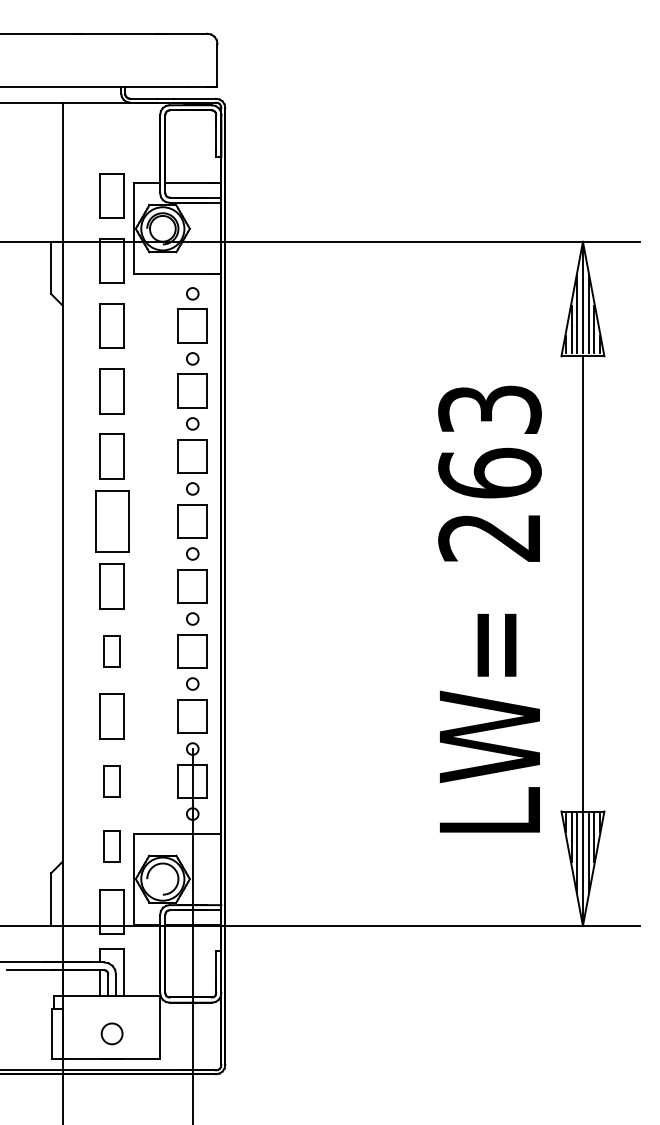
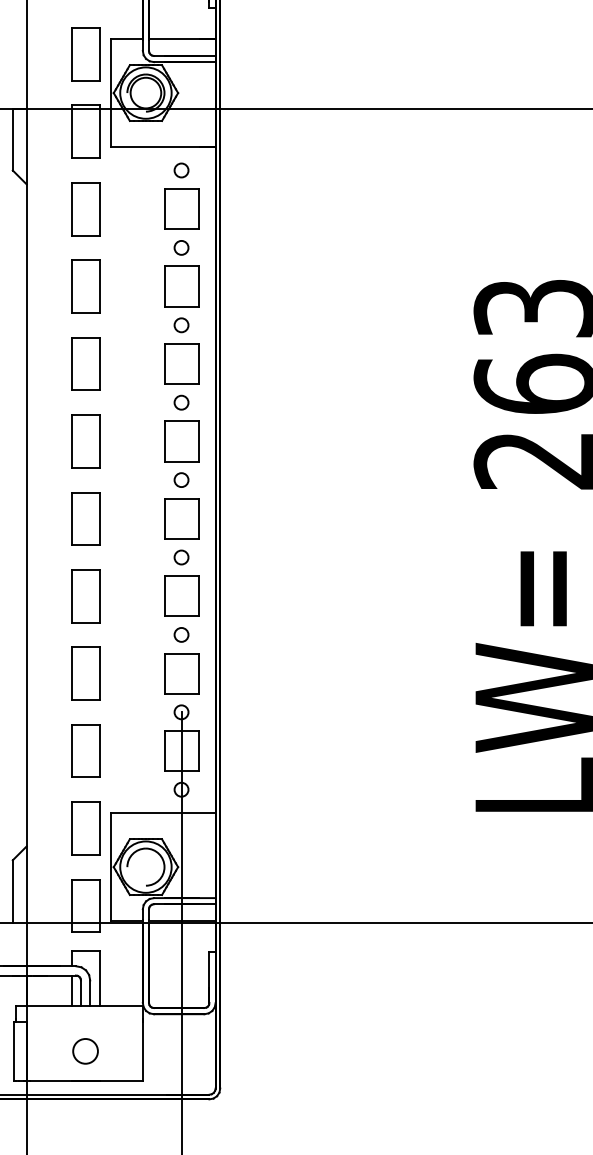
part: (111, 521) -> (84, 441), size x0.71
part: (111, 651) -> (84, 596), size x1.43
part: (111, 781) -> (84, 750), size x1.43
part: (111, 846) -> (84, 828), size x1.43

